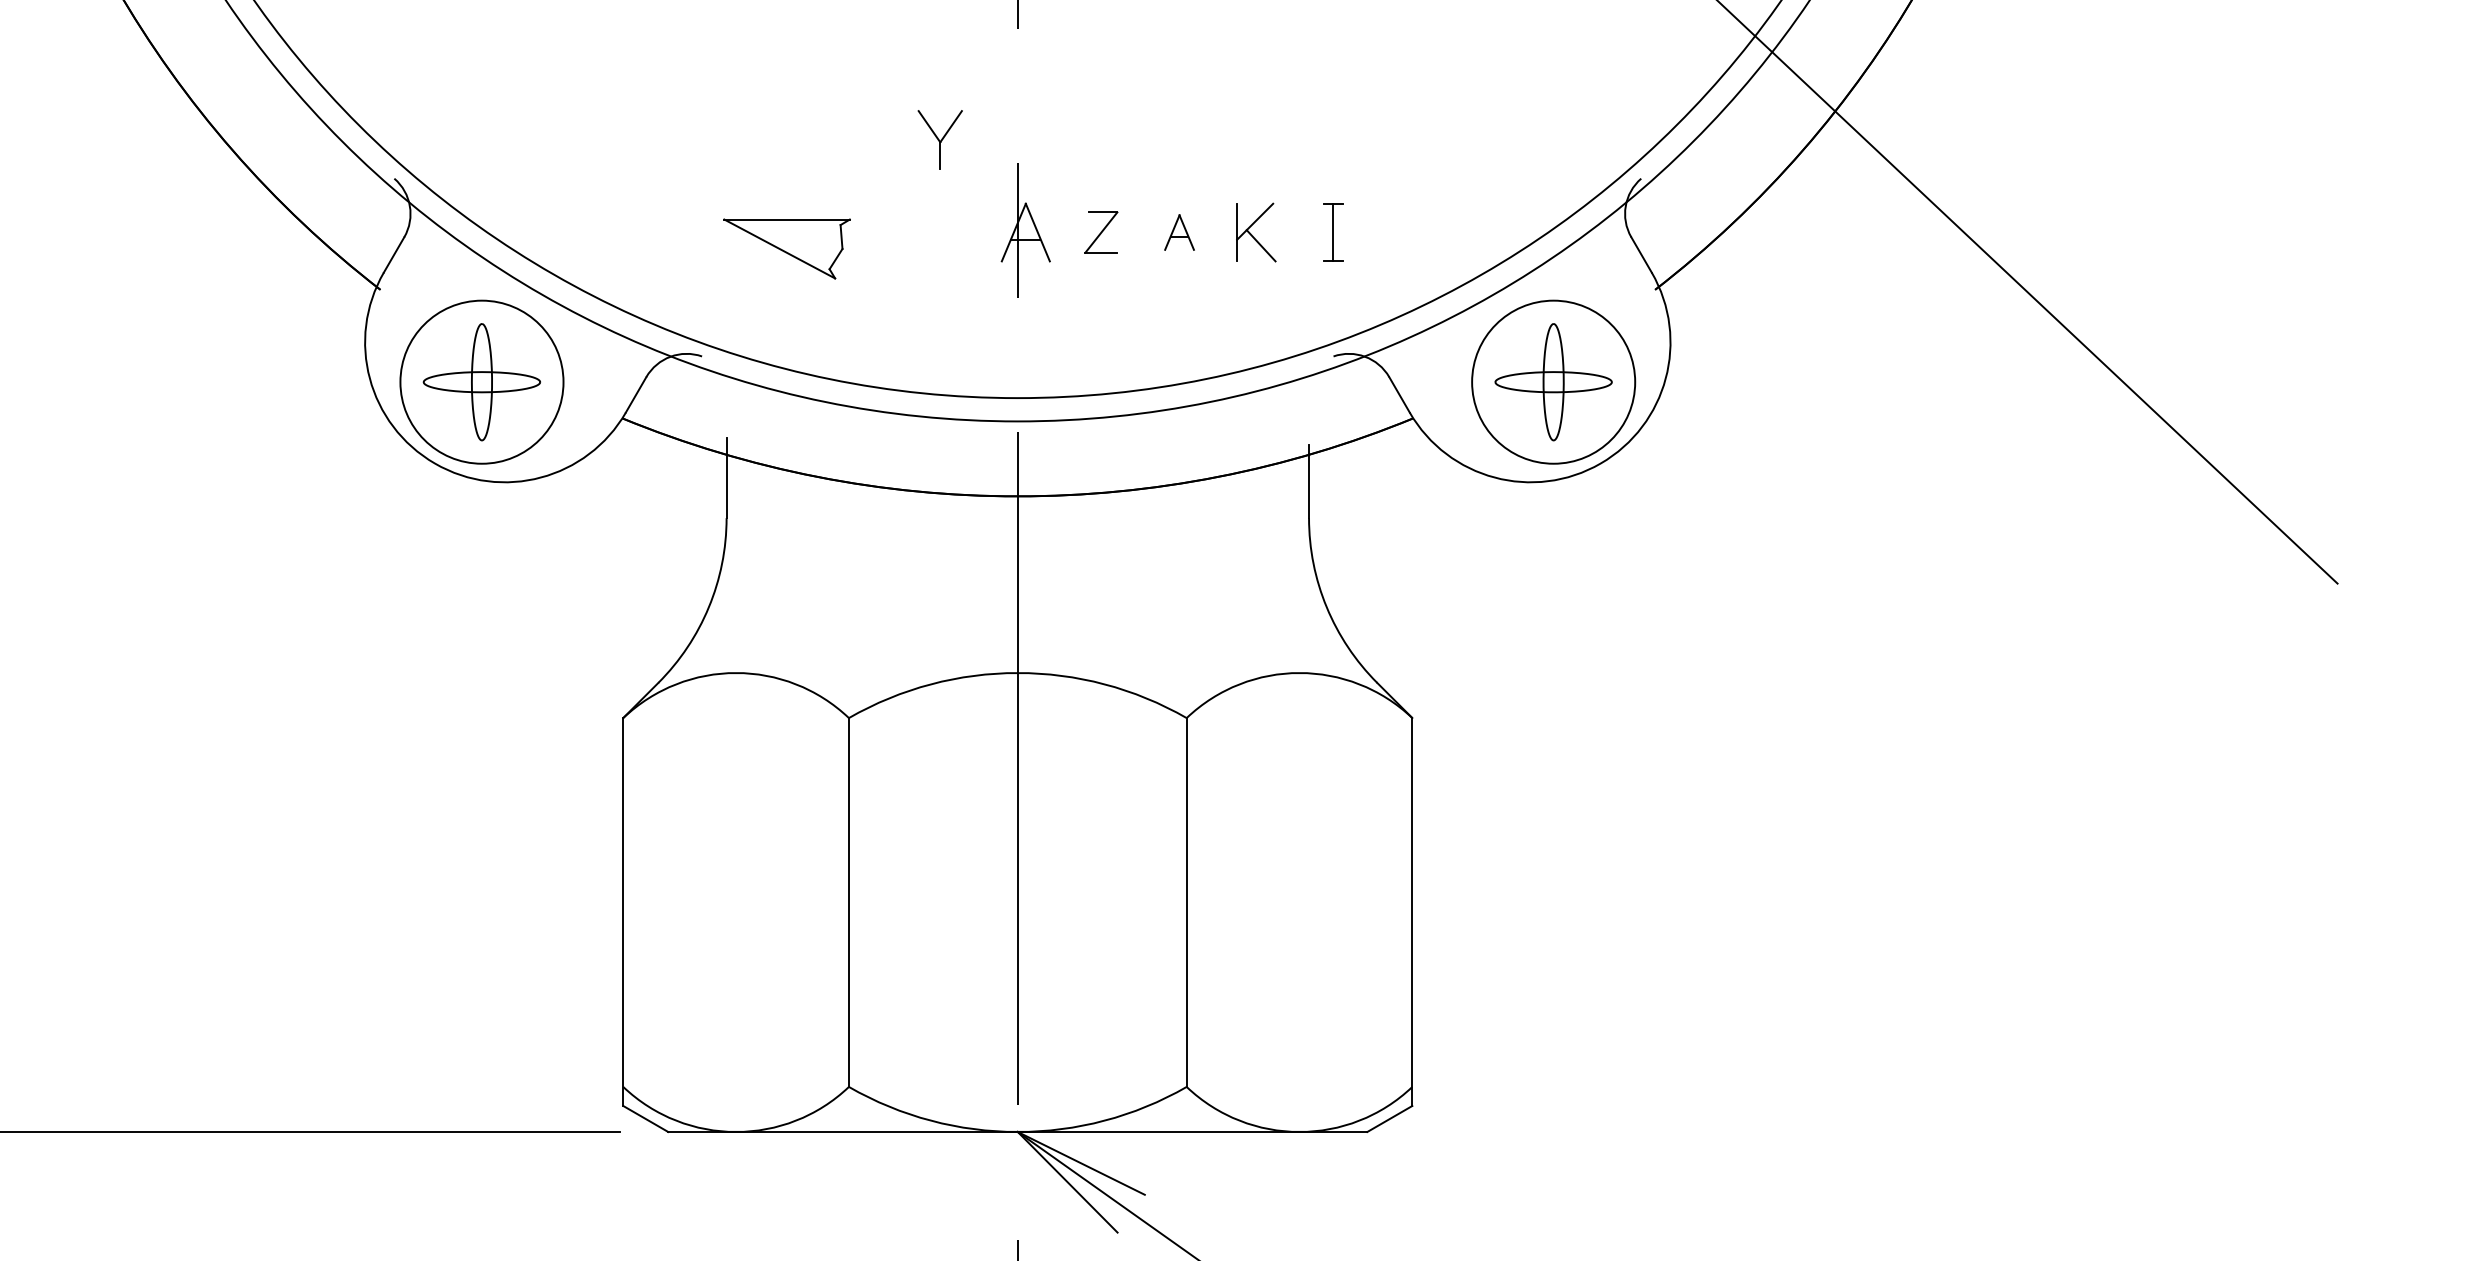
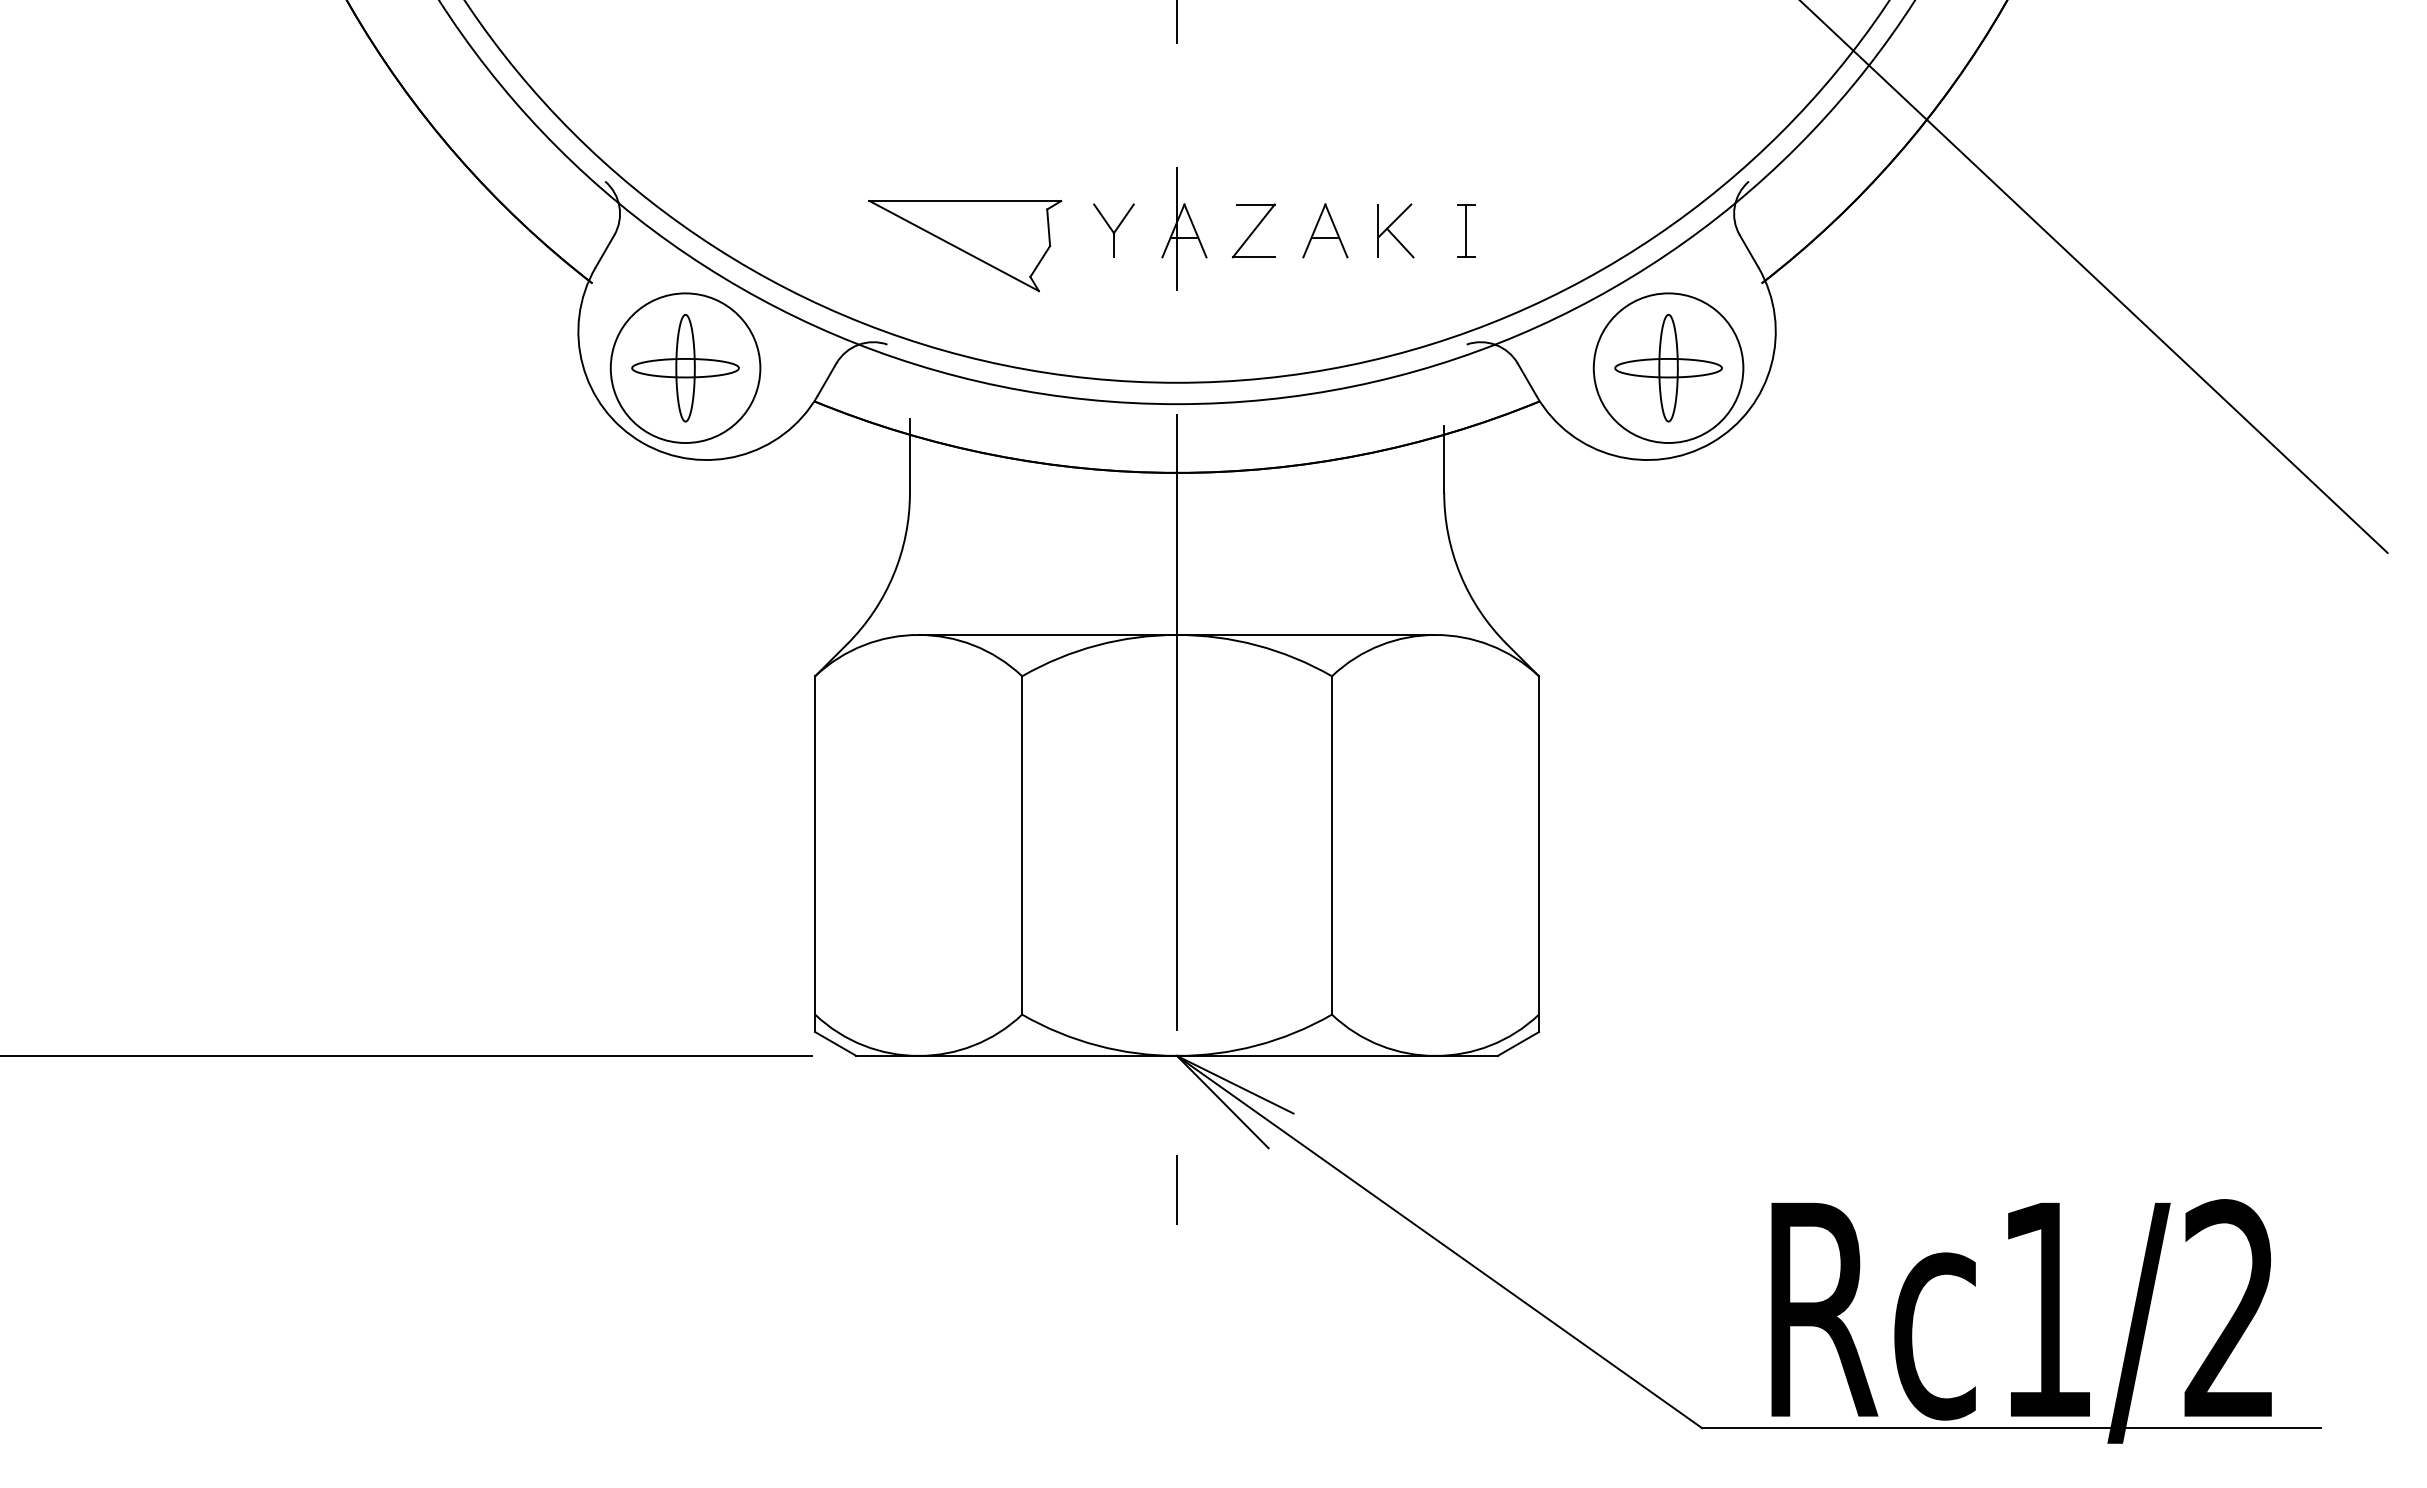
part: (939, 139) -> (1113, 230), moved
part: (1101, 232) -> (1253, 230), size x1.43
part: (1179, 232) -> (1325, 230), size x1.67
part: (787, 248) -> (965, 245), size x1.67
line: (1017, 672) -> (1176, 634), added

